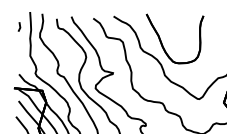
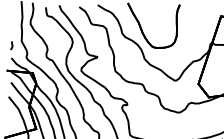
line: (19, 26) -> (11, 45), moved

